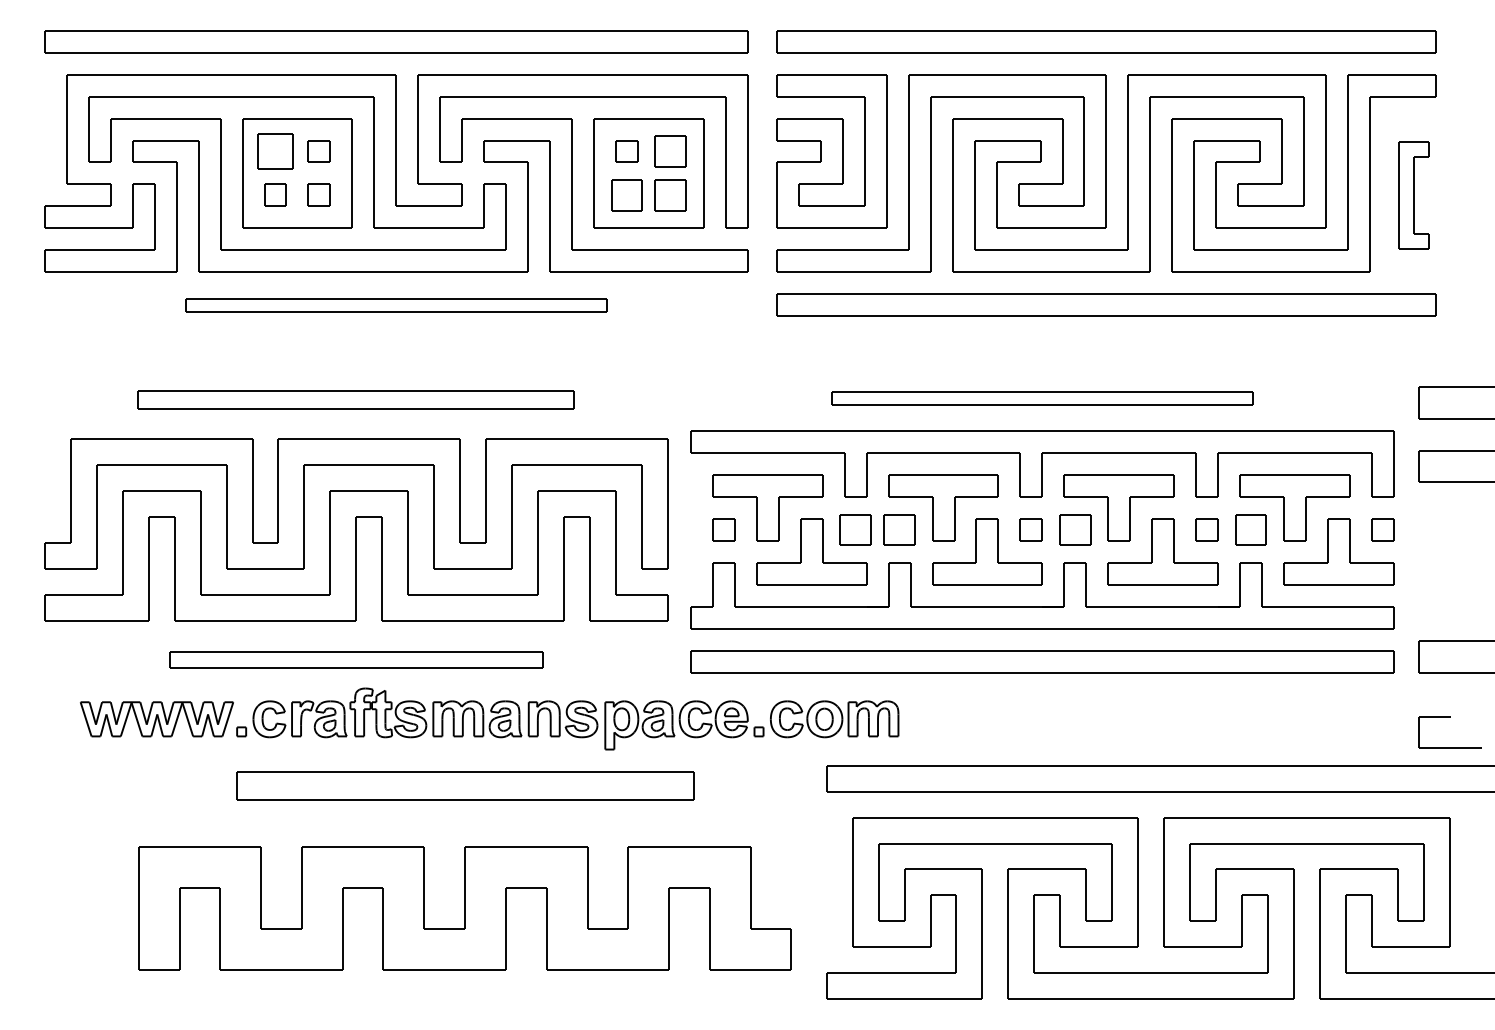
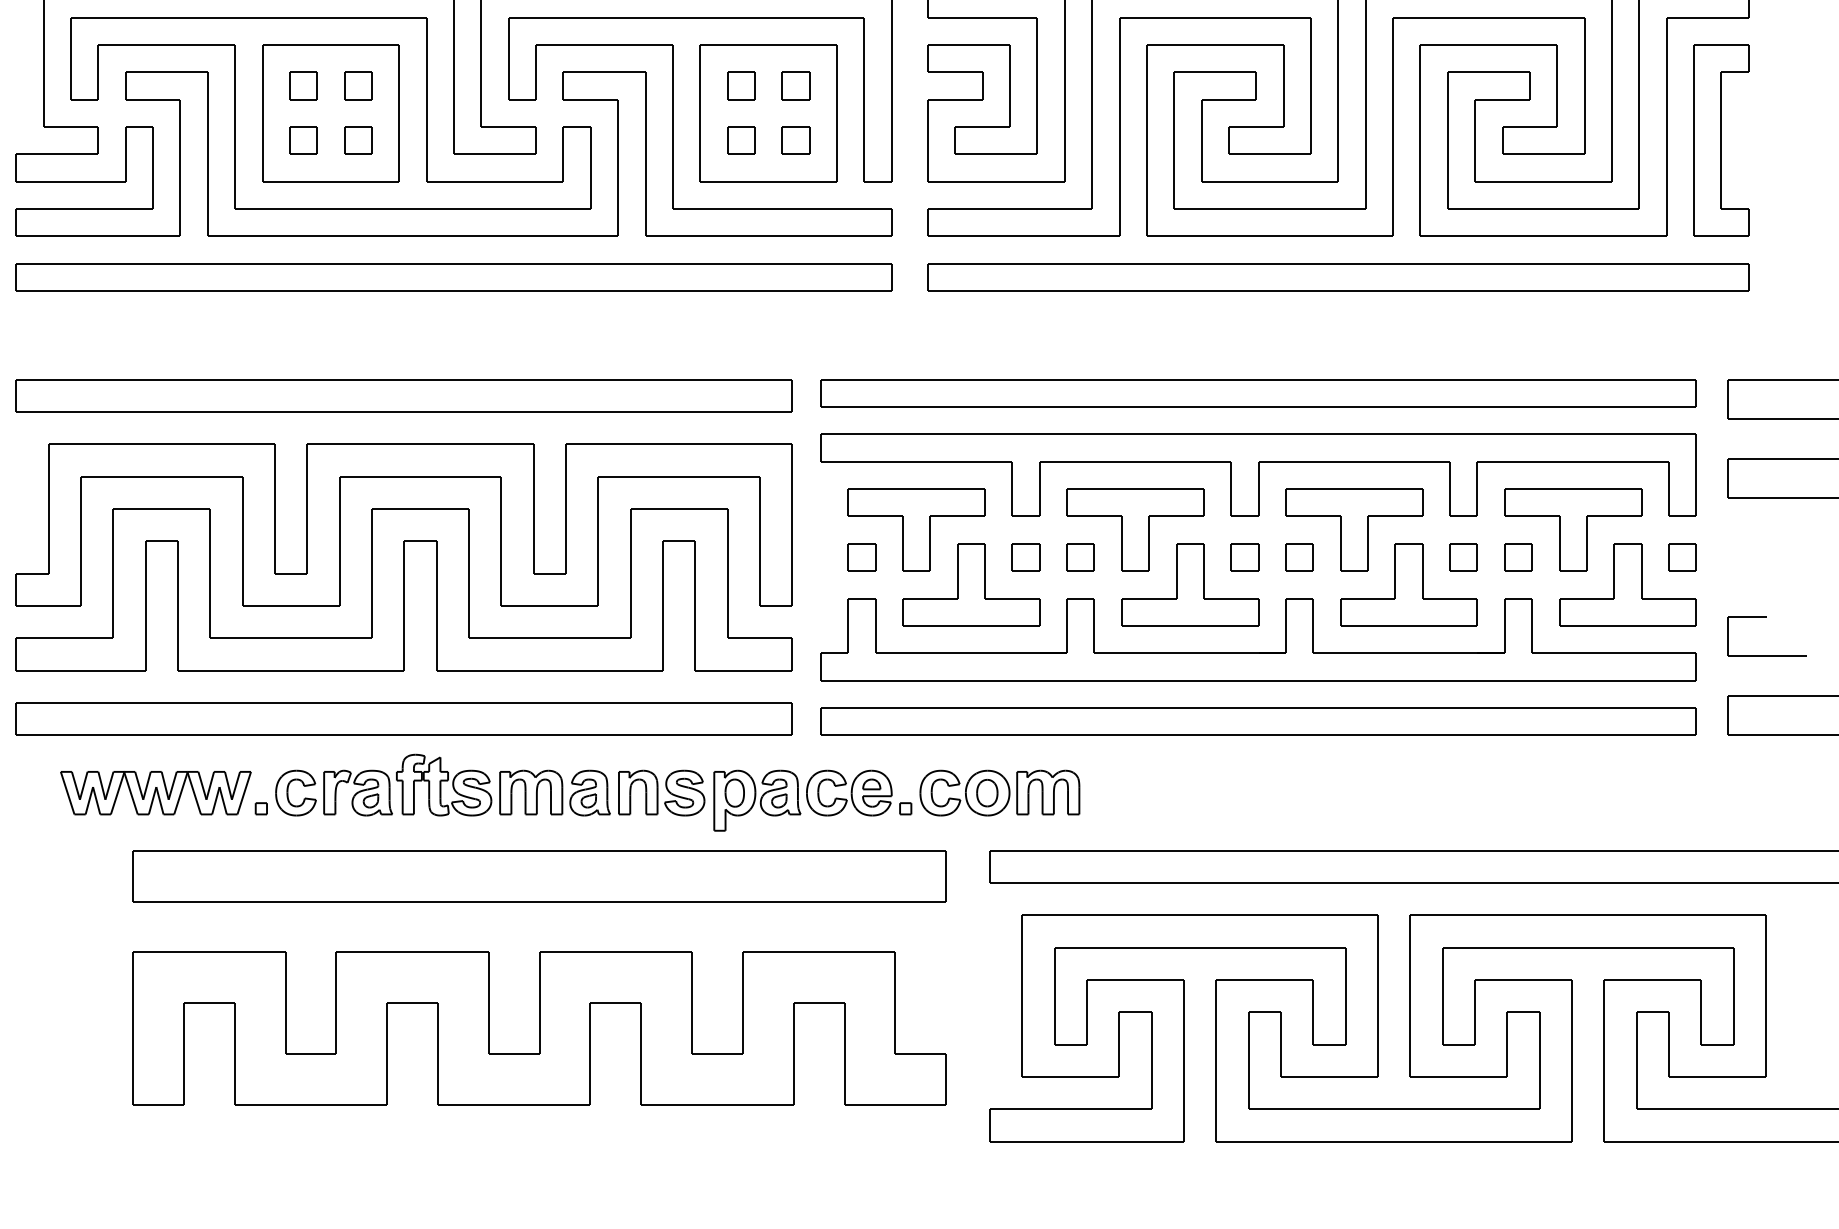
part: (275, 151) -> (303, 85), size x0.62
part: (670, 151) -> (795, 85), size x0.71
part: (626, 194) -> (740, 139), size x0.71
part: (670, 194) -> (795, 139), size x0.71
part: (1413, 195) -> (1720, 140), size x1.43
part: (396, 304) -> (454, 276), size x1.67
part: (1042, 397) -> (1258, 392), size x1.67
part: (356, 399) -> (404, 394), size x1.43
part: (855, 529) -> (1025, 556), size x0.71
part: (899, 529) -> (1080, 556), size x0.71
part: (1074, 529) -> (1298, 556), size x0.71
part: (1250, 529) -> (1517, 556), size x0.71
part: (356, 659) -> (404, 718), size x1.67
part: (1449, 717) -> (1765, 617), moved
part: (464, 785) -> (538, 875), size x1.43

